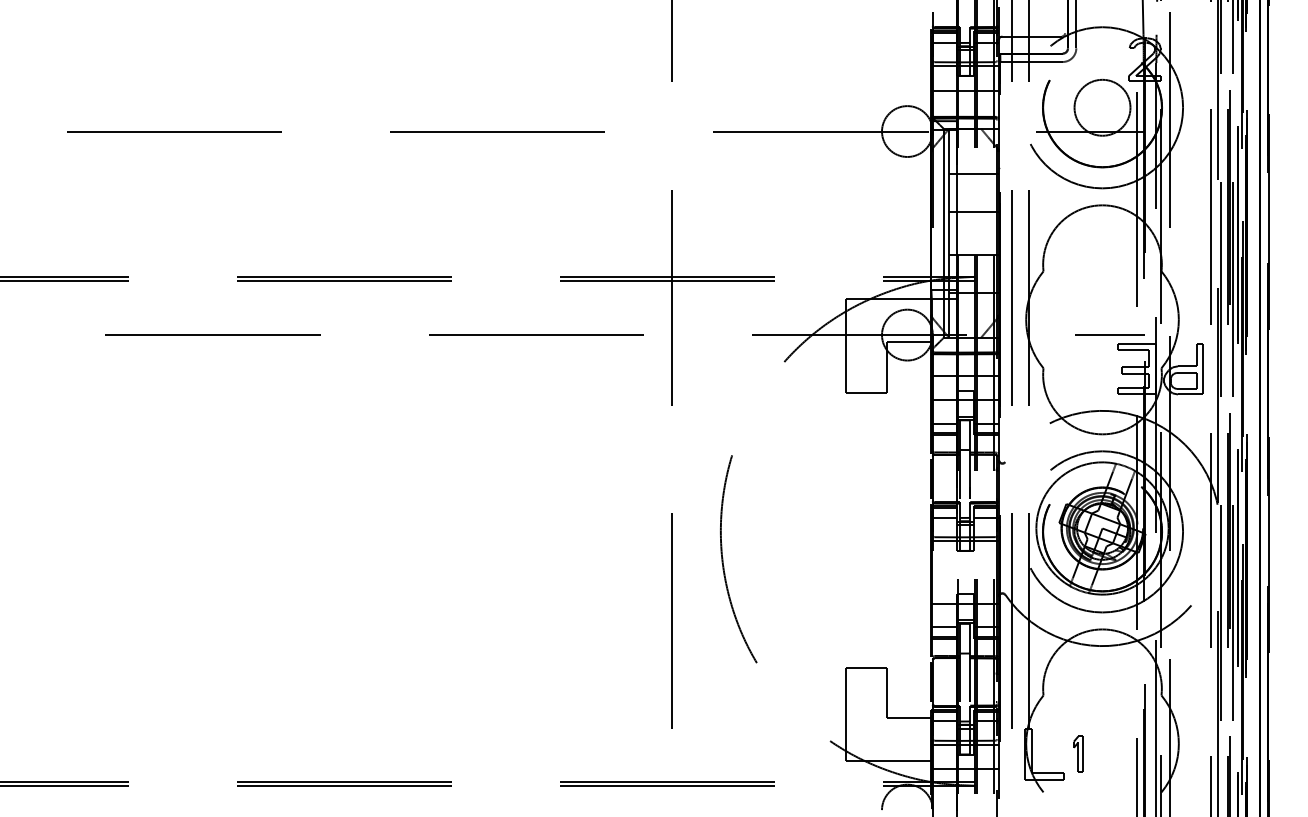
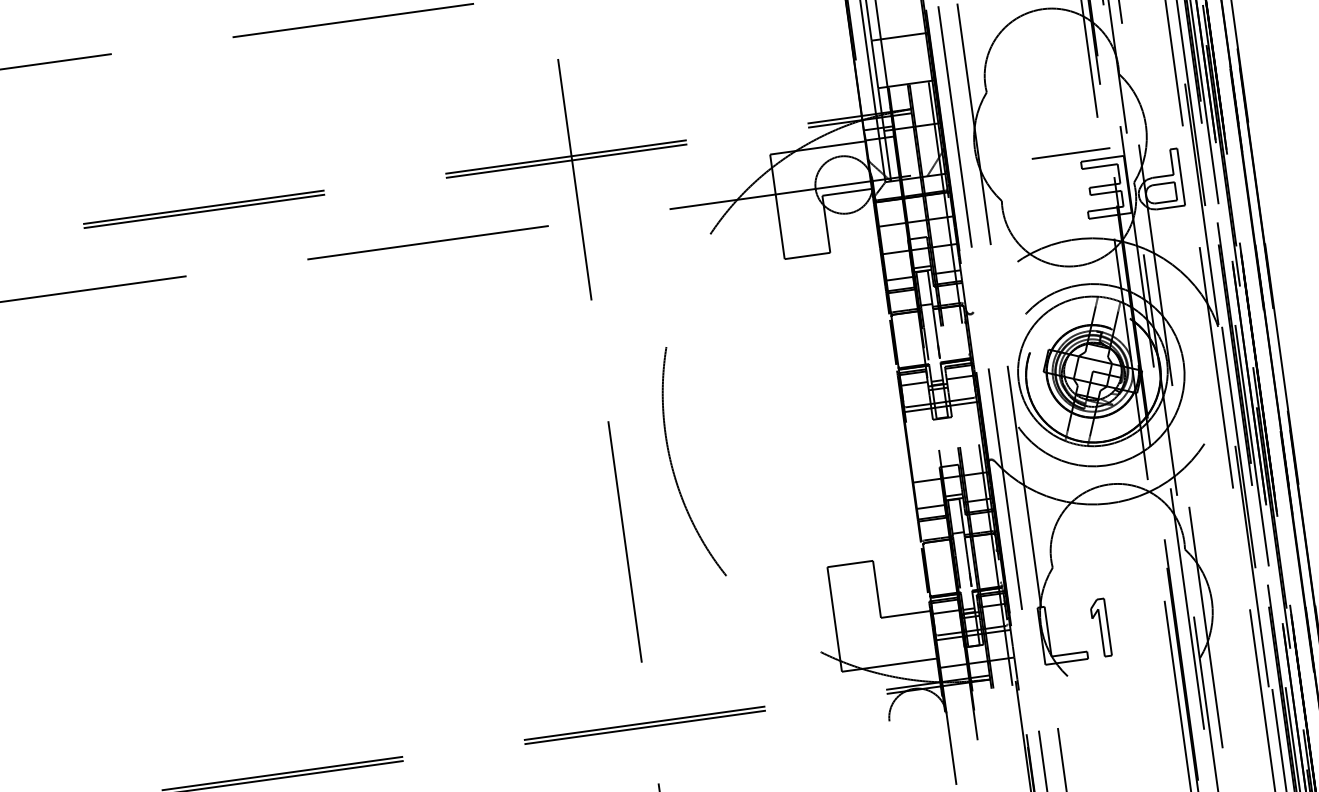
part: (1078, 754) -> (1101, 628), size x1.43

